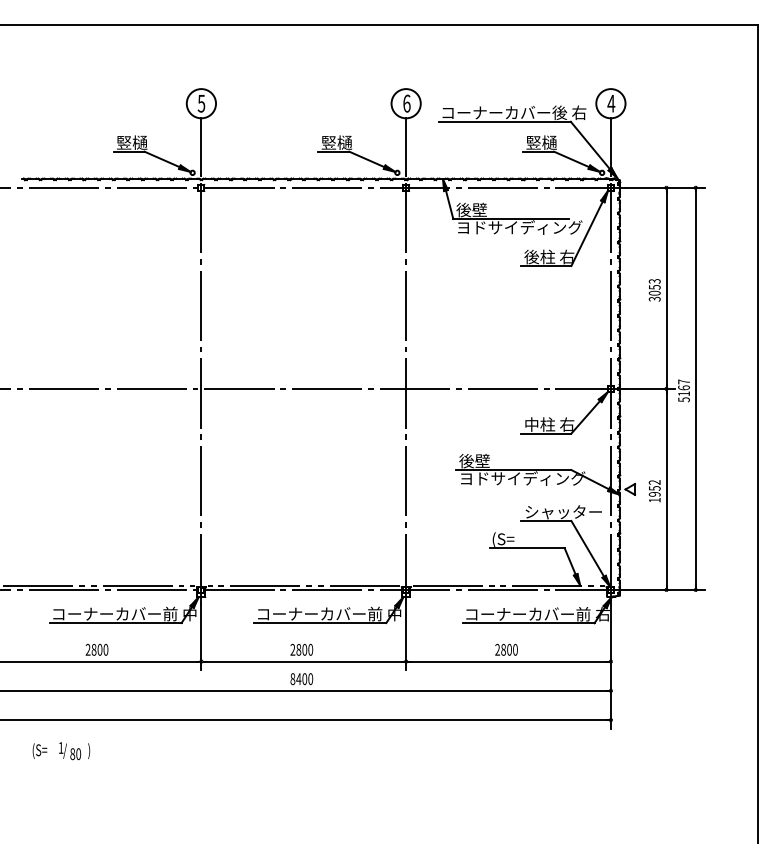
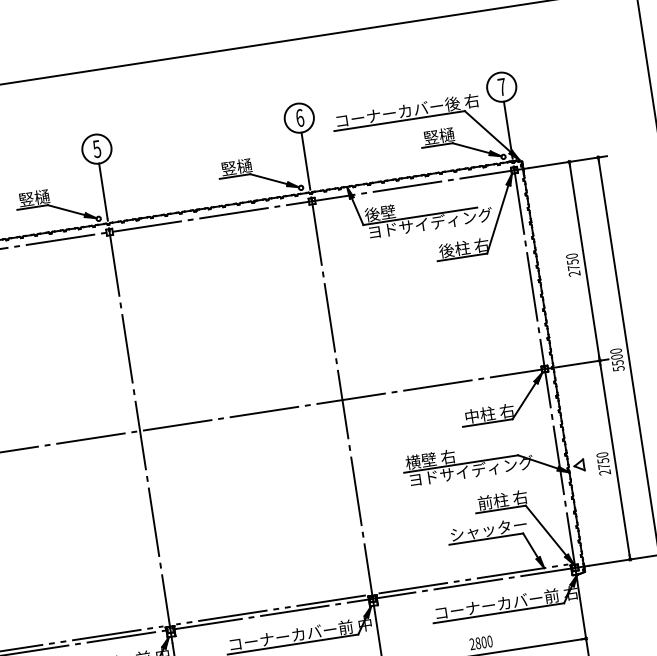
text: (611, 103) -> (502, 86), 4 -> 7
text: (654, 290) -> (573, 265), 3053 -> 2750
text: (683, 387) -> (616, 356), 5167 -> 5500
text: (484, 460) -> (430, 459), 後壁 -> 横壁 右
text: (654, 491) -> (603, 463), 1952 -> 2750
text: (562, 511) -> (515, 497), シャッター -> 前柱 右
text: (530, 539) -> (488, 530), (S= -> シャッター

